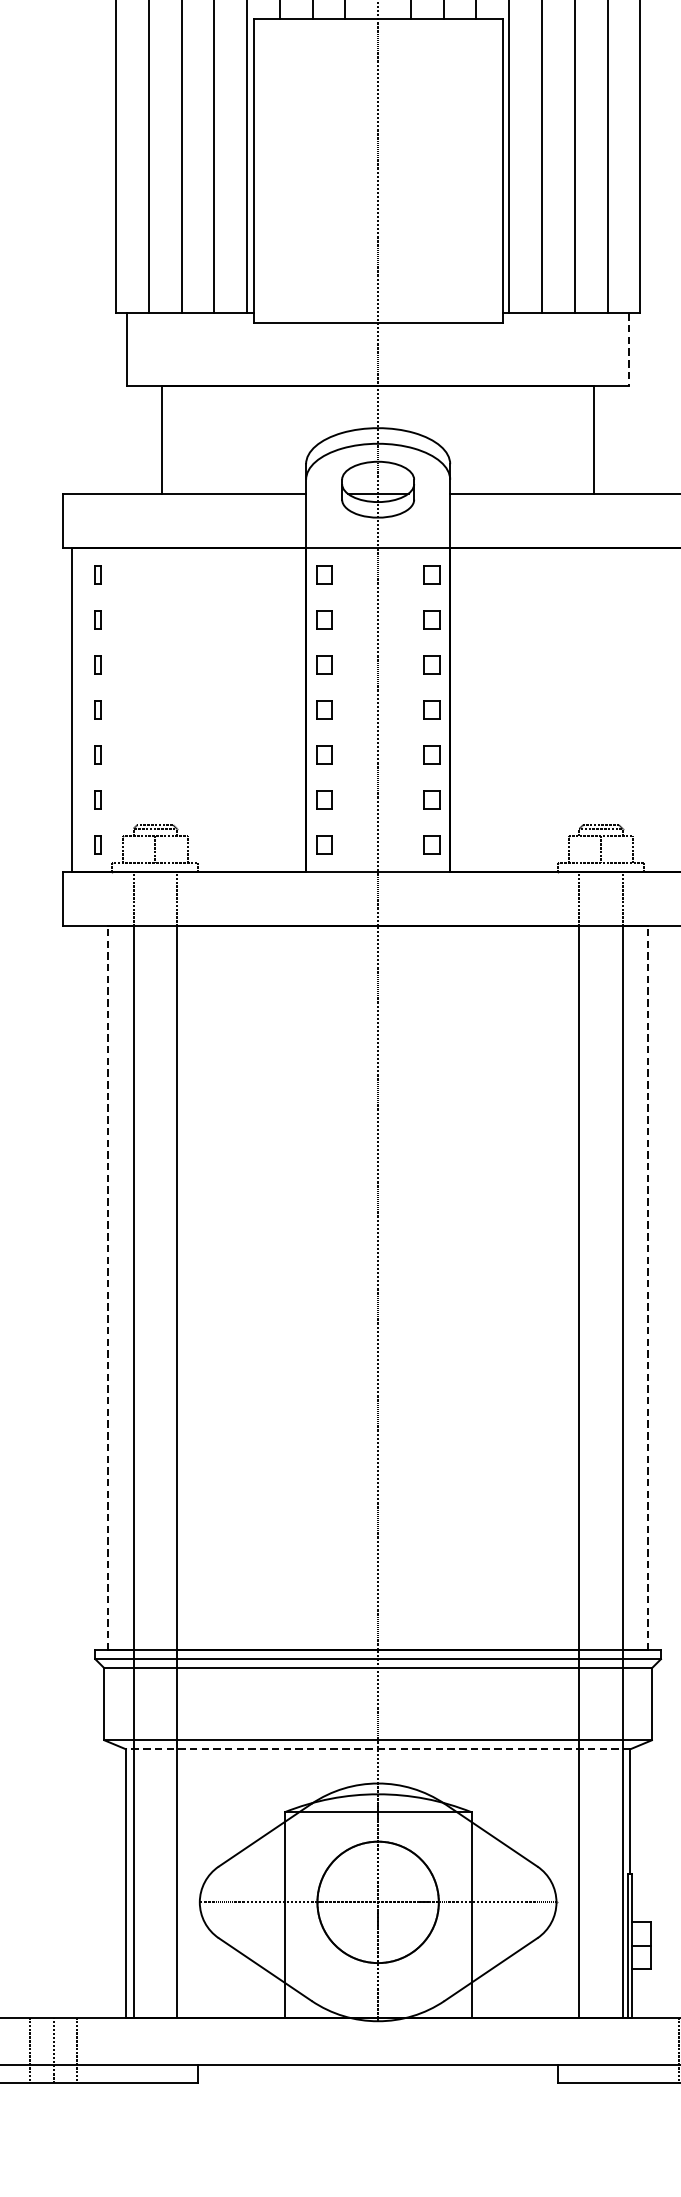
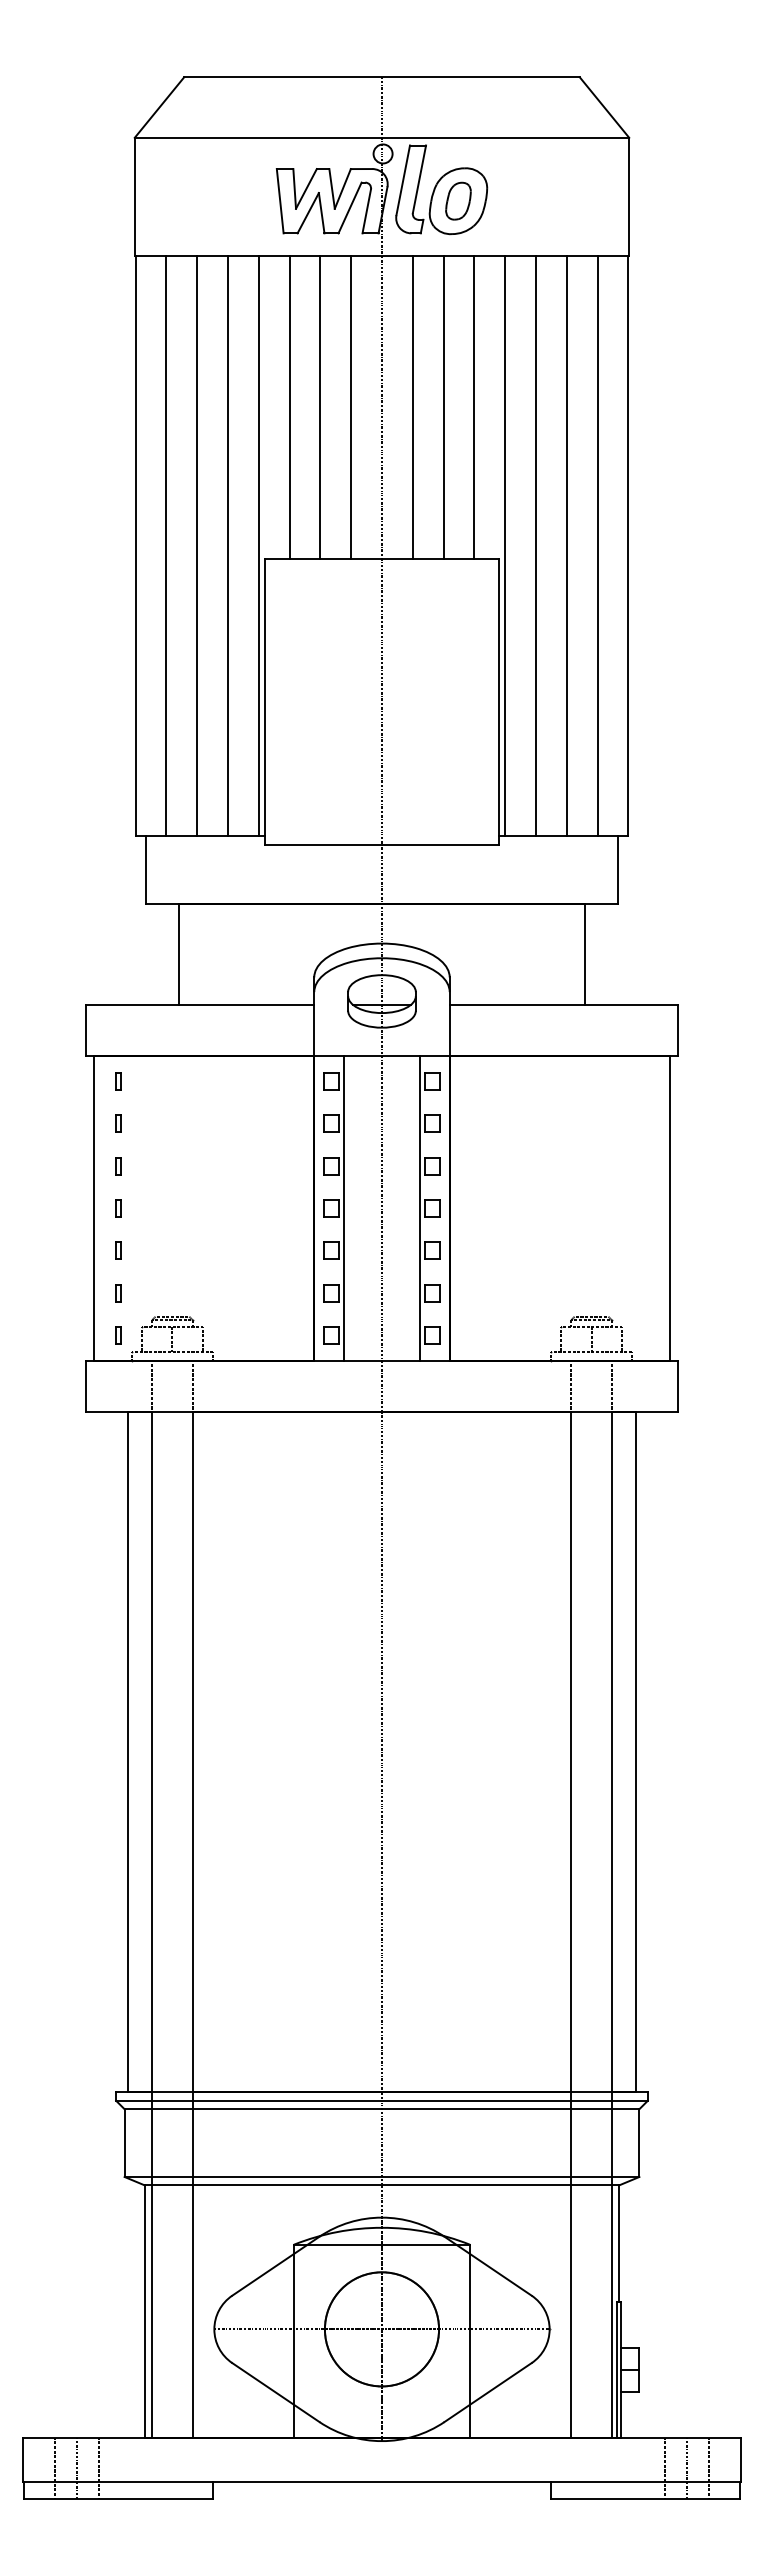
line: (628, 349) -> (617, 869), dashed -> solid
line: (337, 709) -> (343, 1208), added
line: (419, 709) -> (420, 1208), added
line: (108, 1287) -> (128, 1751), dashed -> solid
line: (647, 1287) -> (635, 1751), dashed -> solid
line: (377, 1749) -> (381, 2185), dashed -> solid

